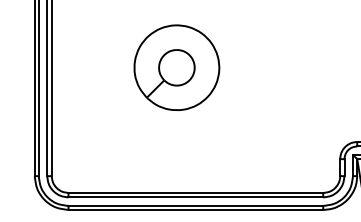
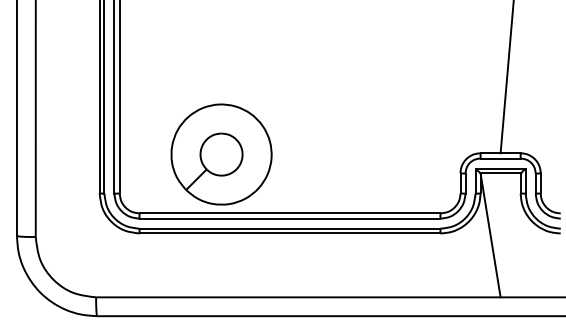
part: (176, 67) -> (221, 154), moved

